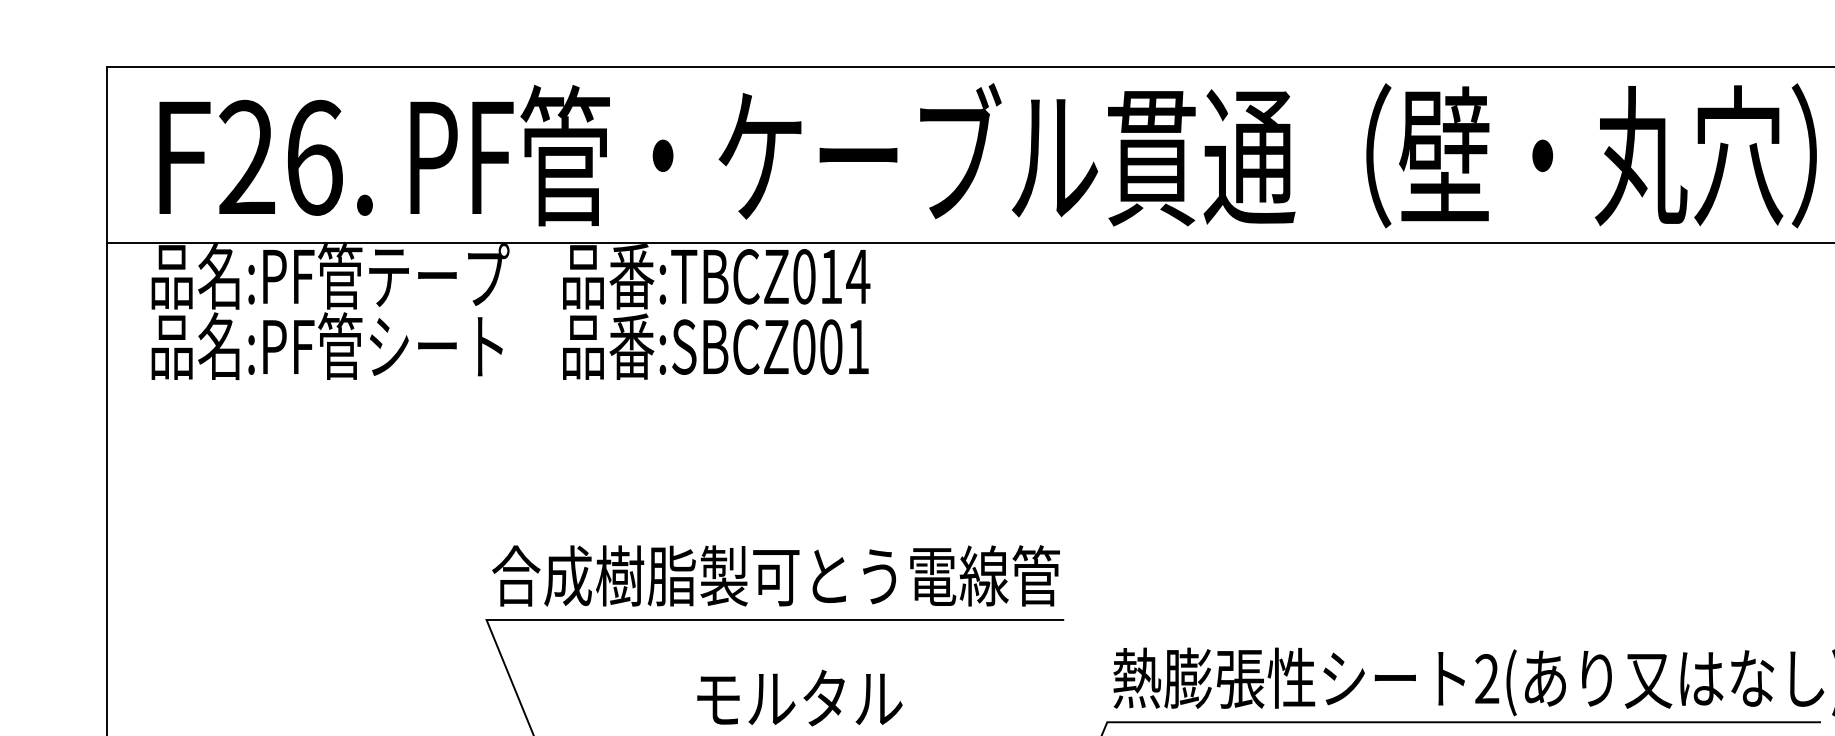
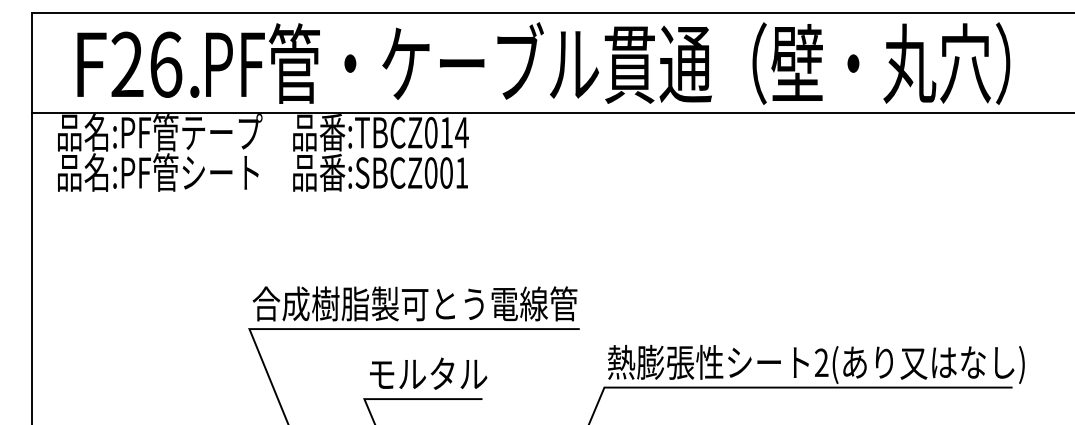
text: (266, 157) -> (138, 64), moved

